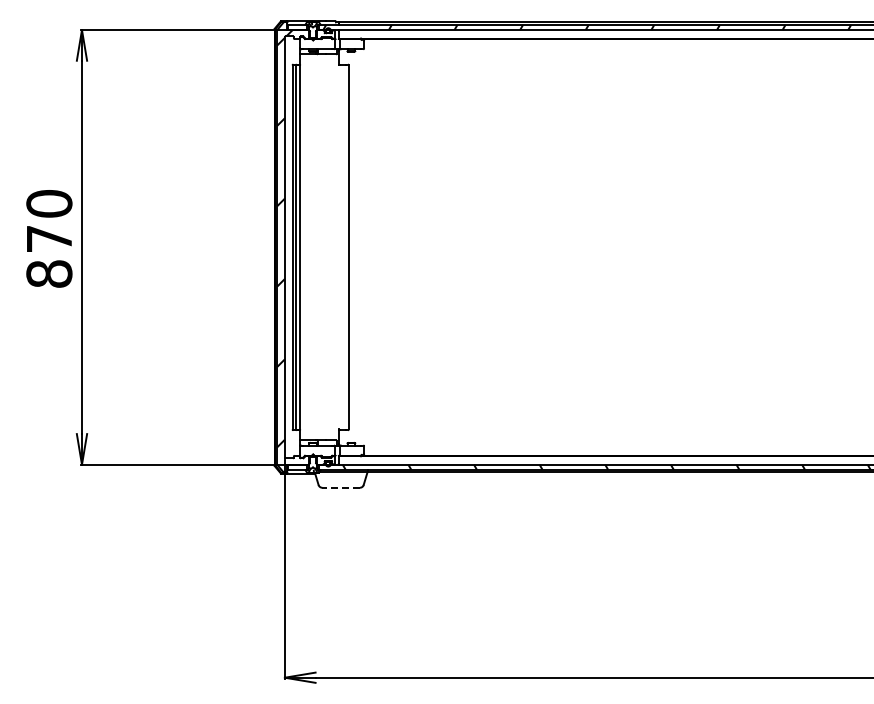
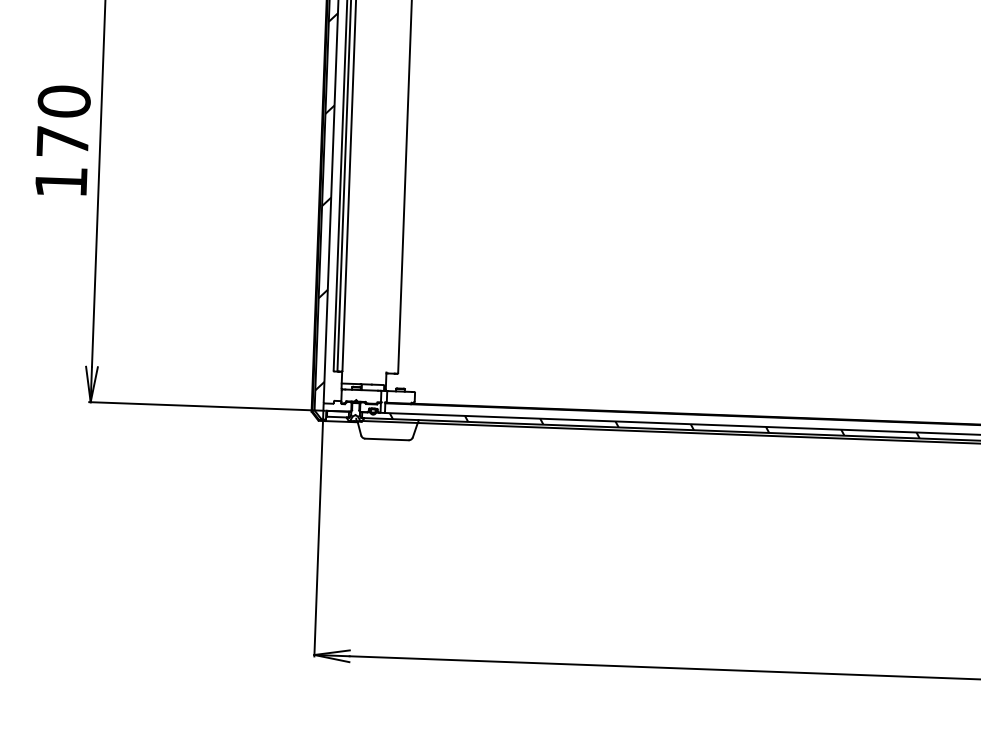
text: (49, 273) -> (61, 181), 870 -> 170
line: (341, 487) -> (387, 439), dashed -> solid

